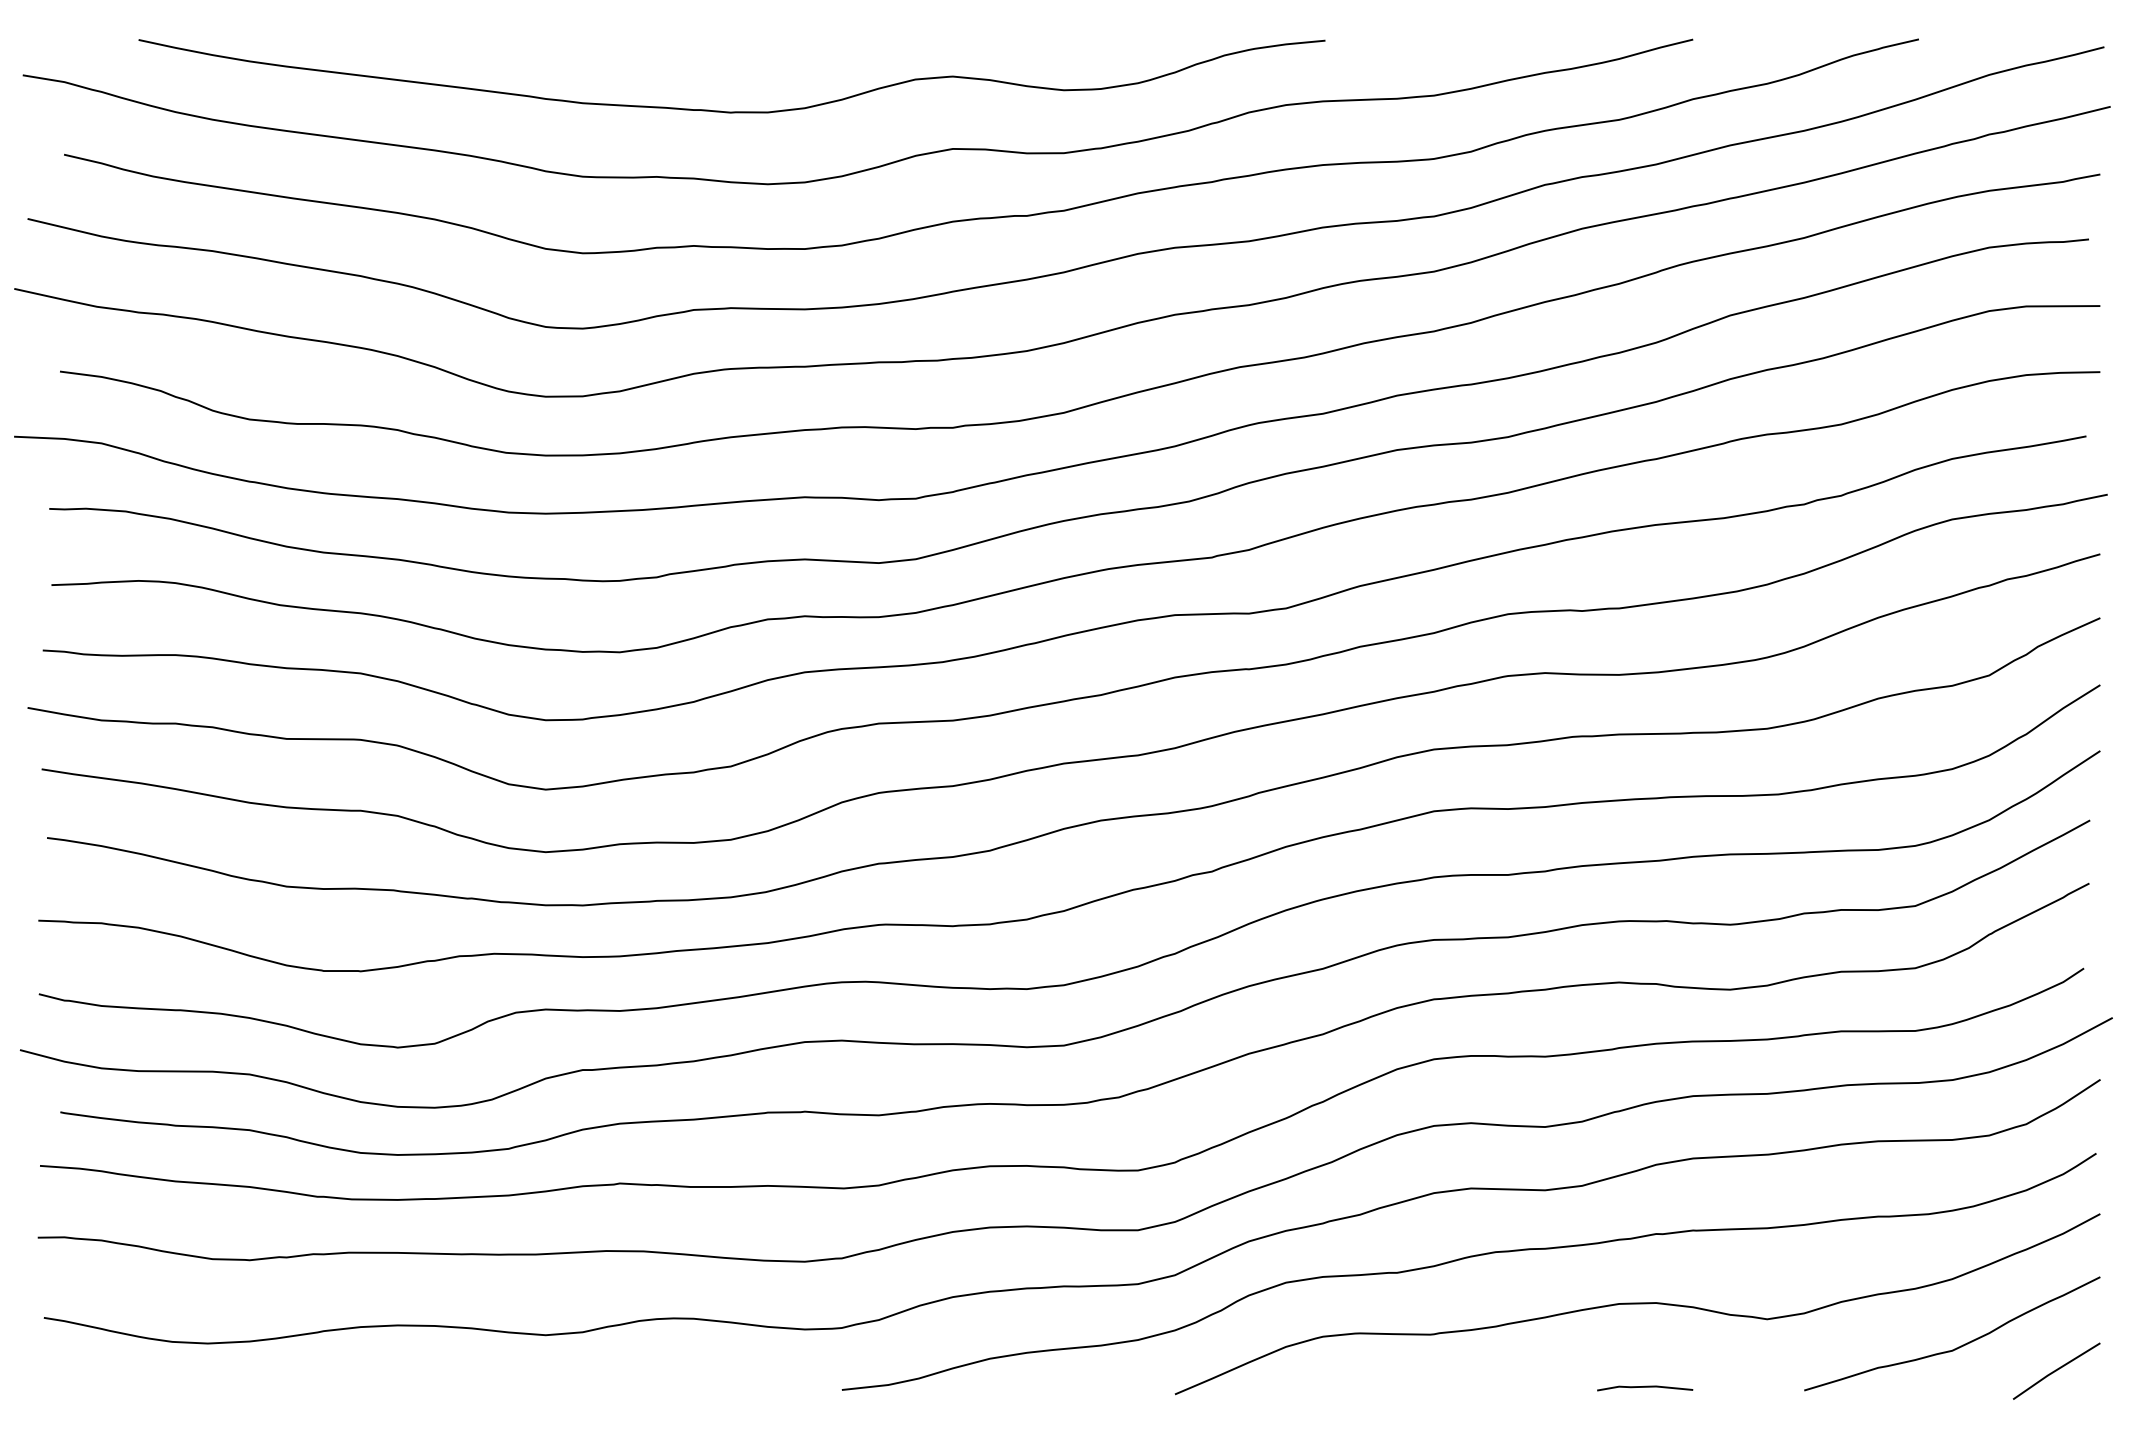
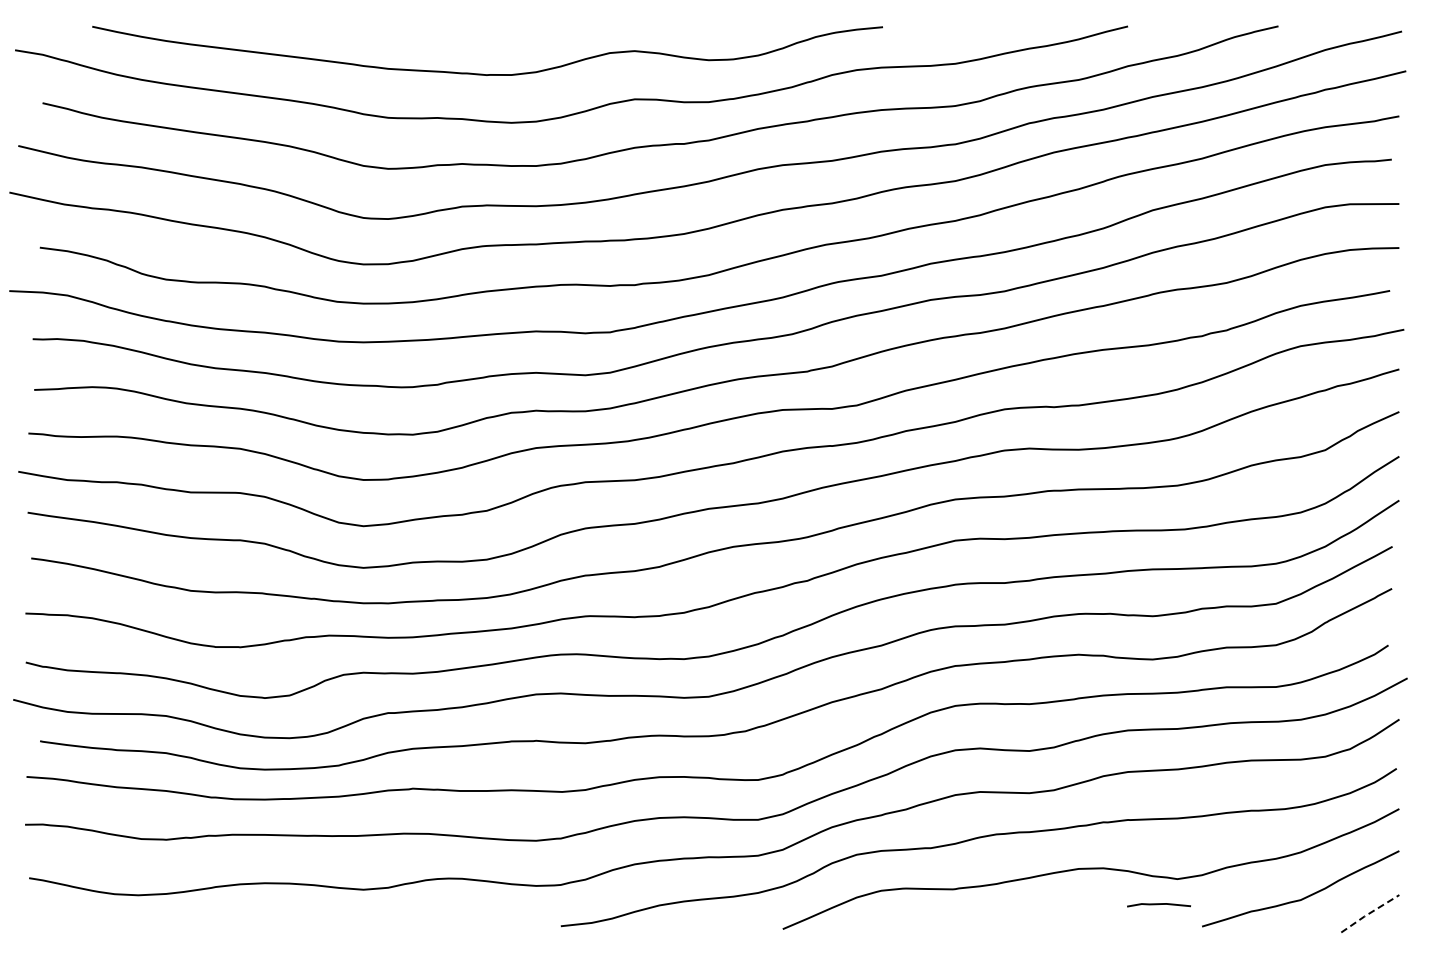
line: (2055, 1370) -> (1369, 913), solid -> dashed
line: (1644, 1387) -> (1158, 904), moved

